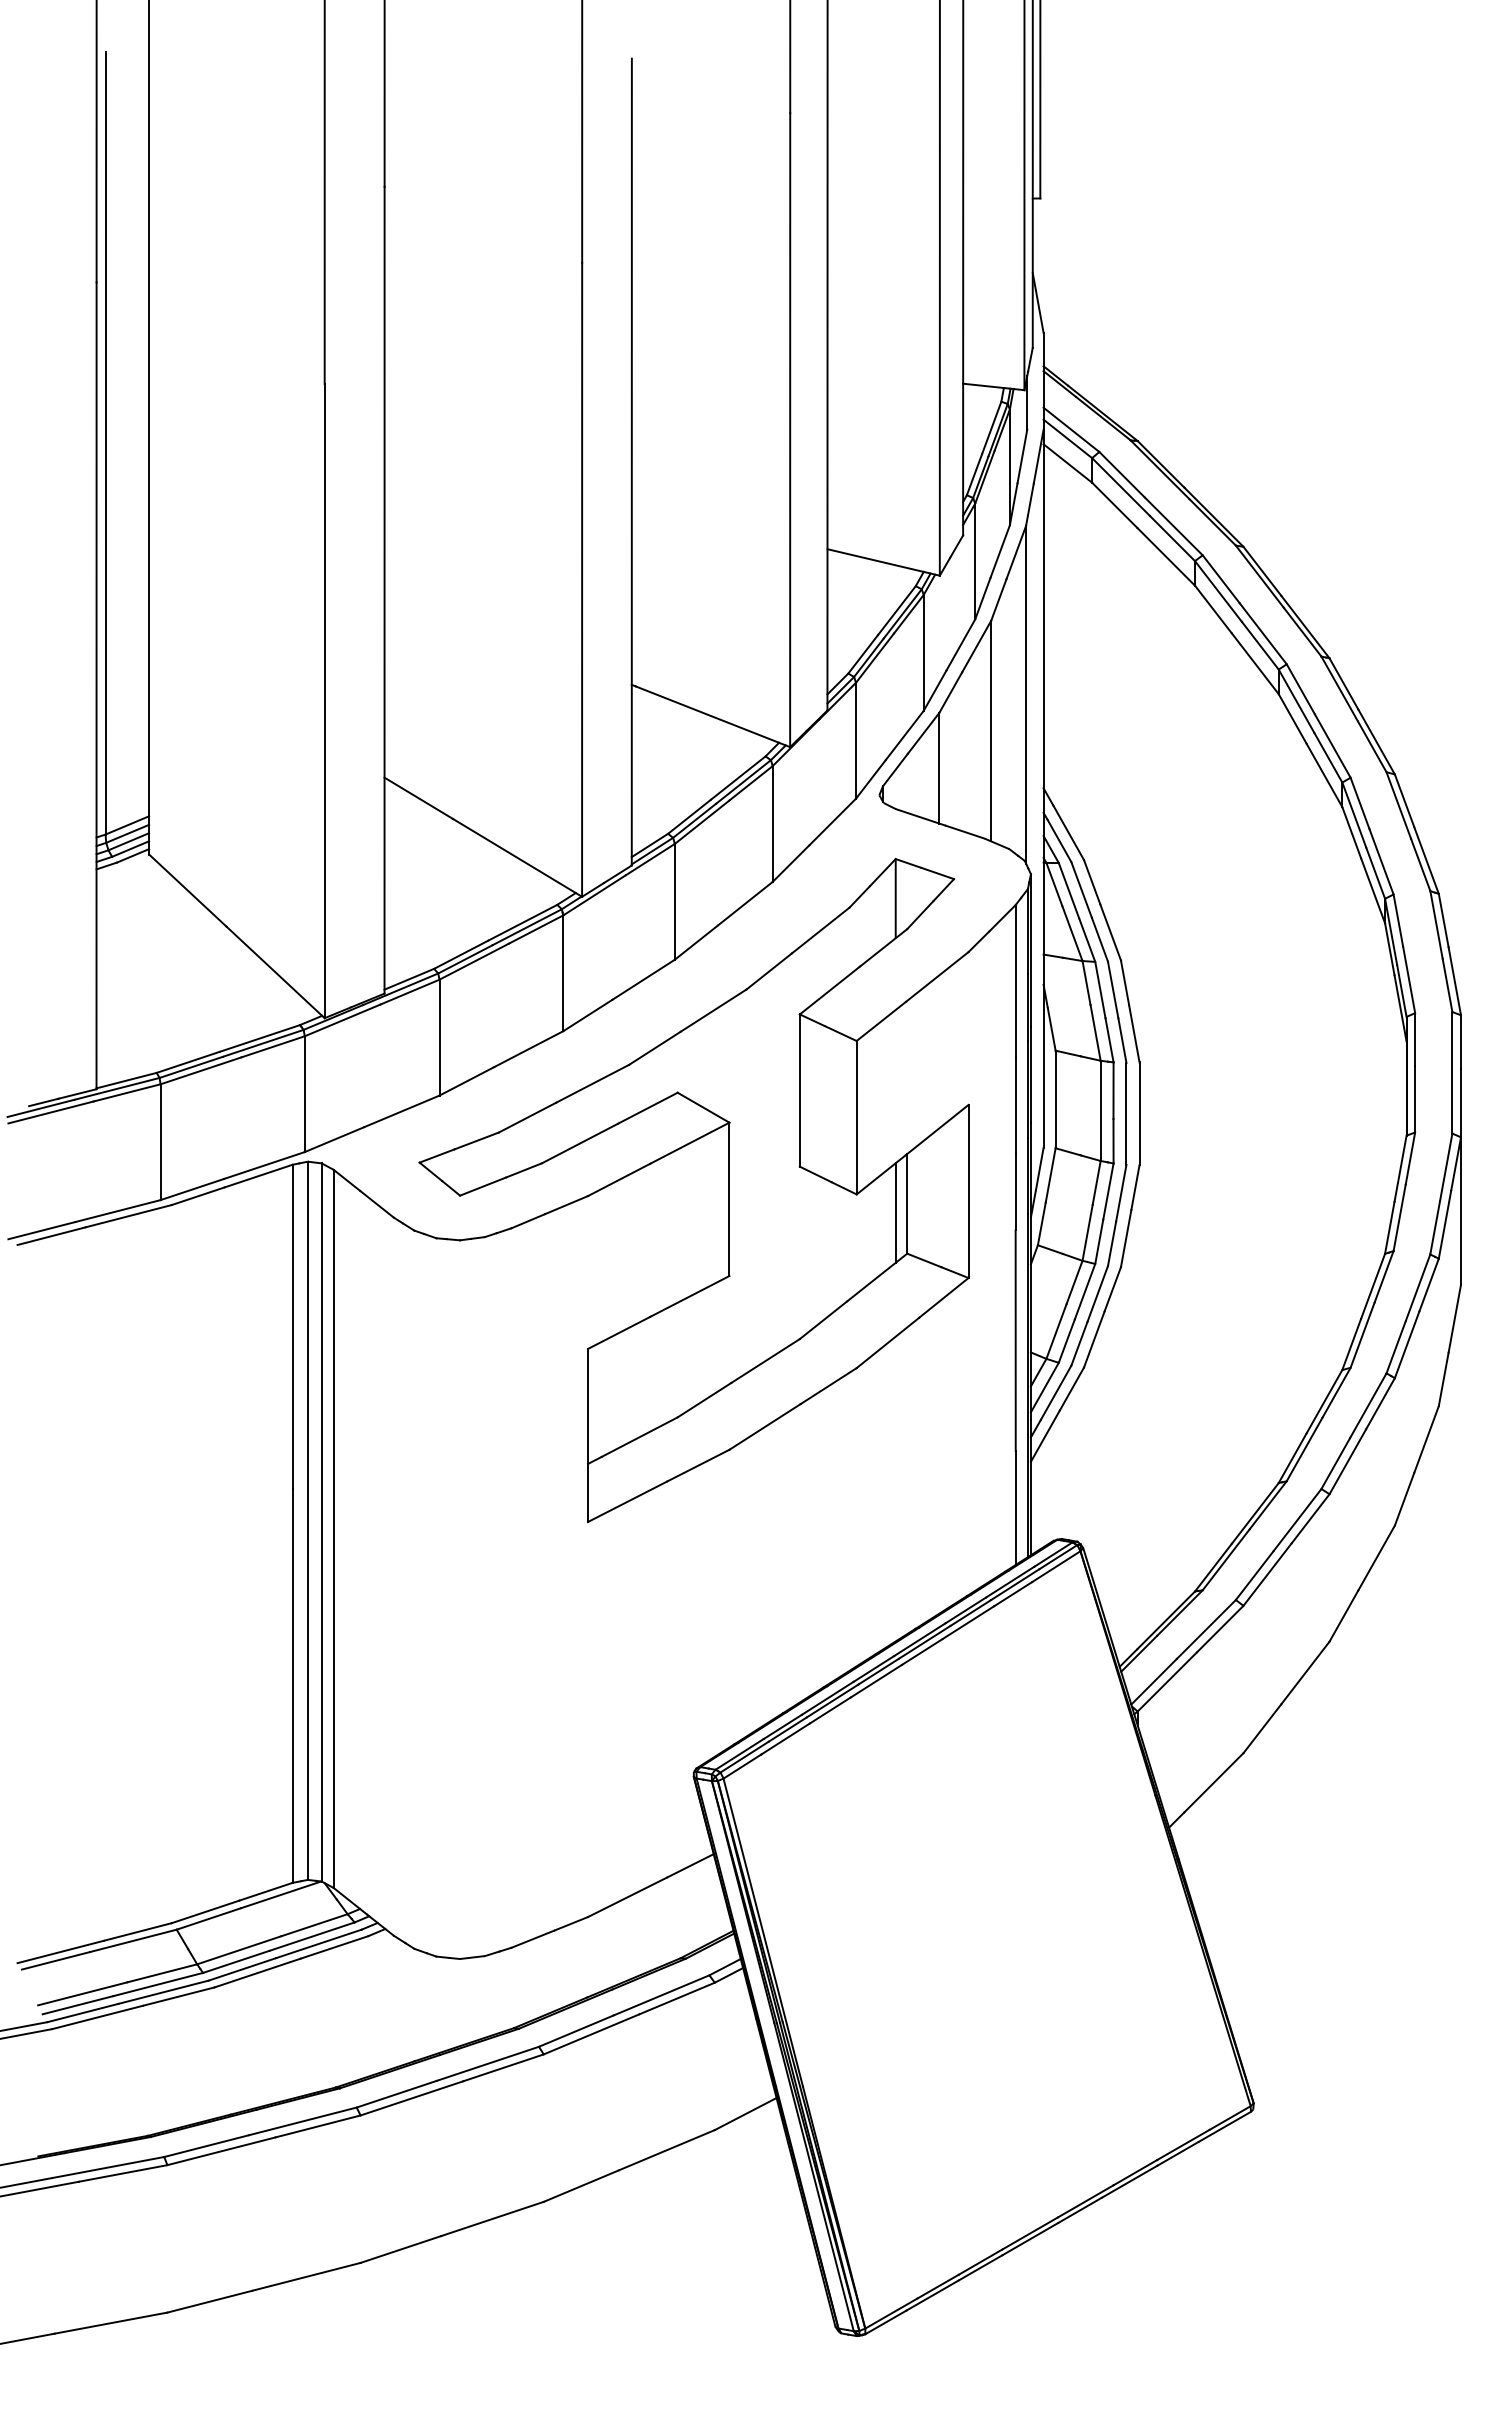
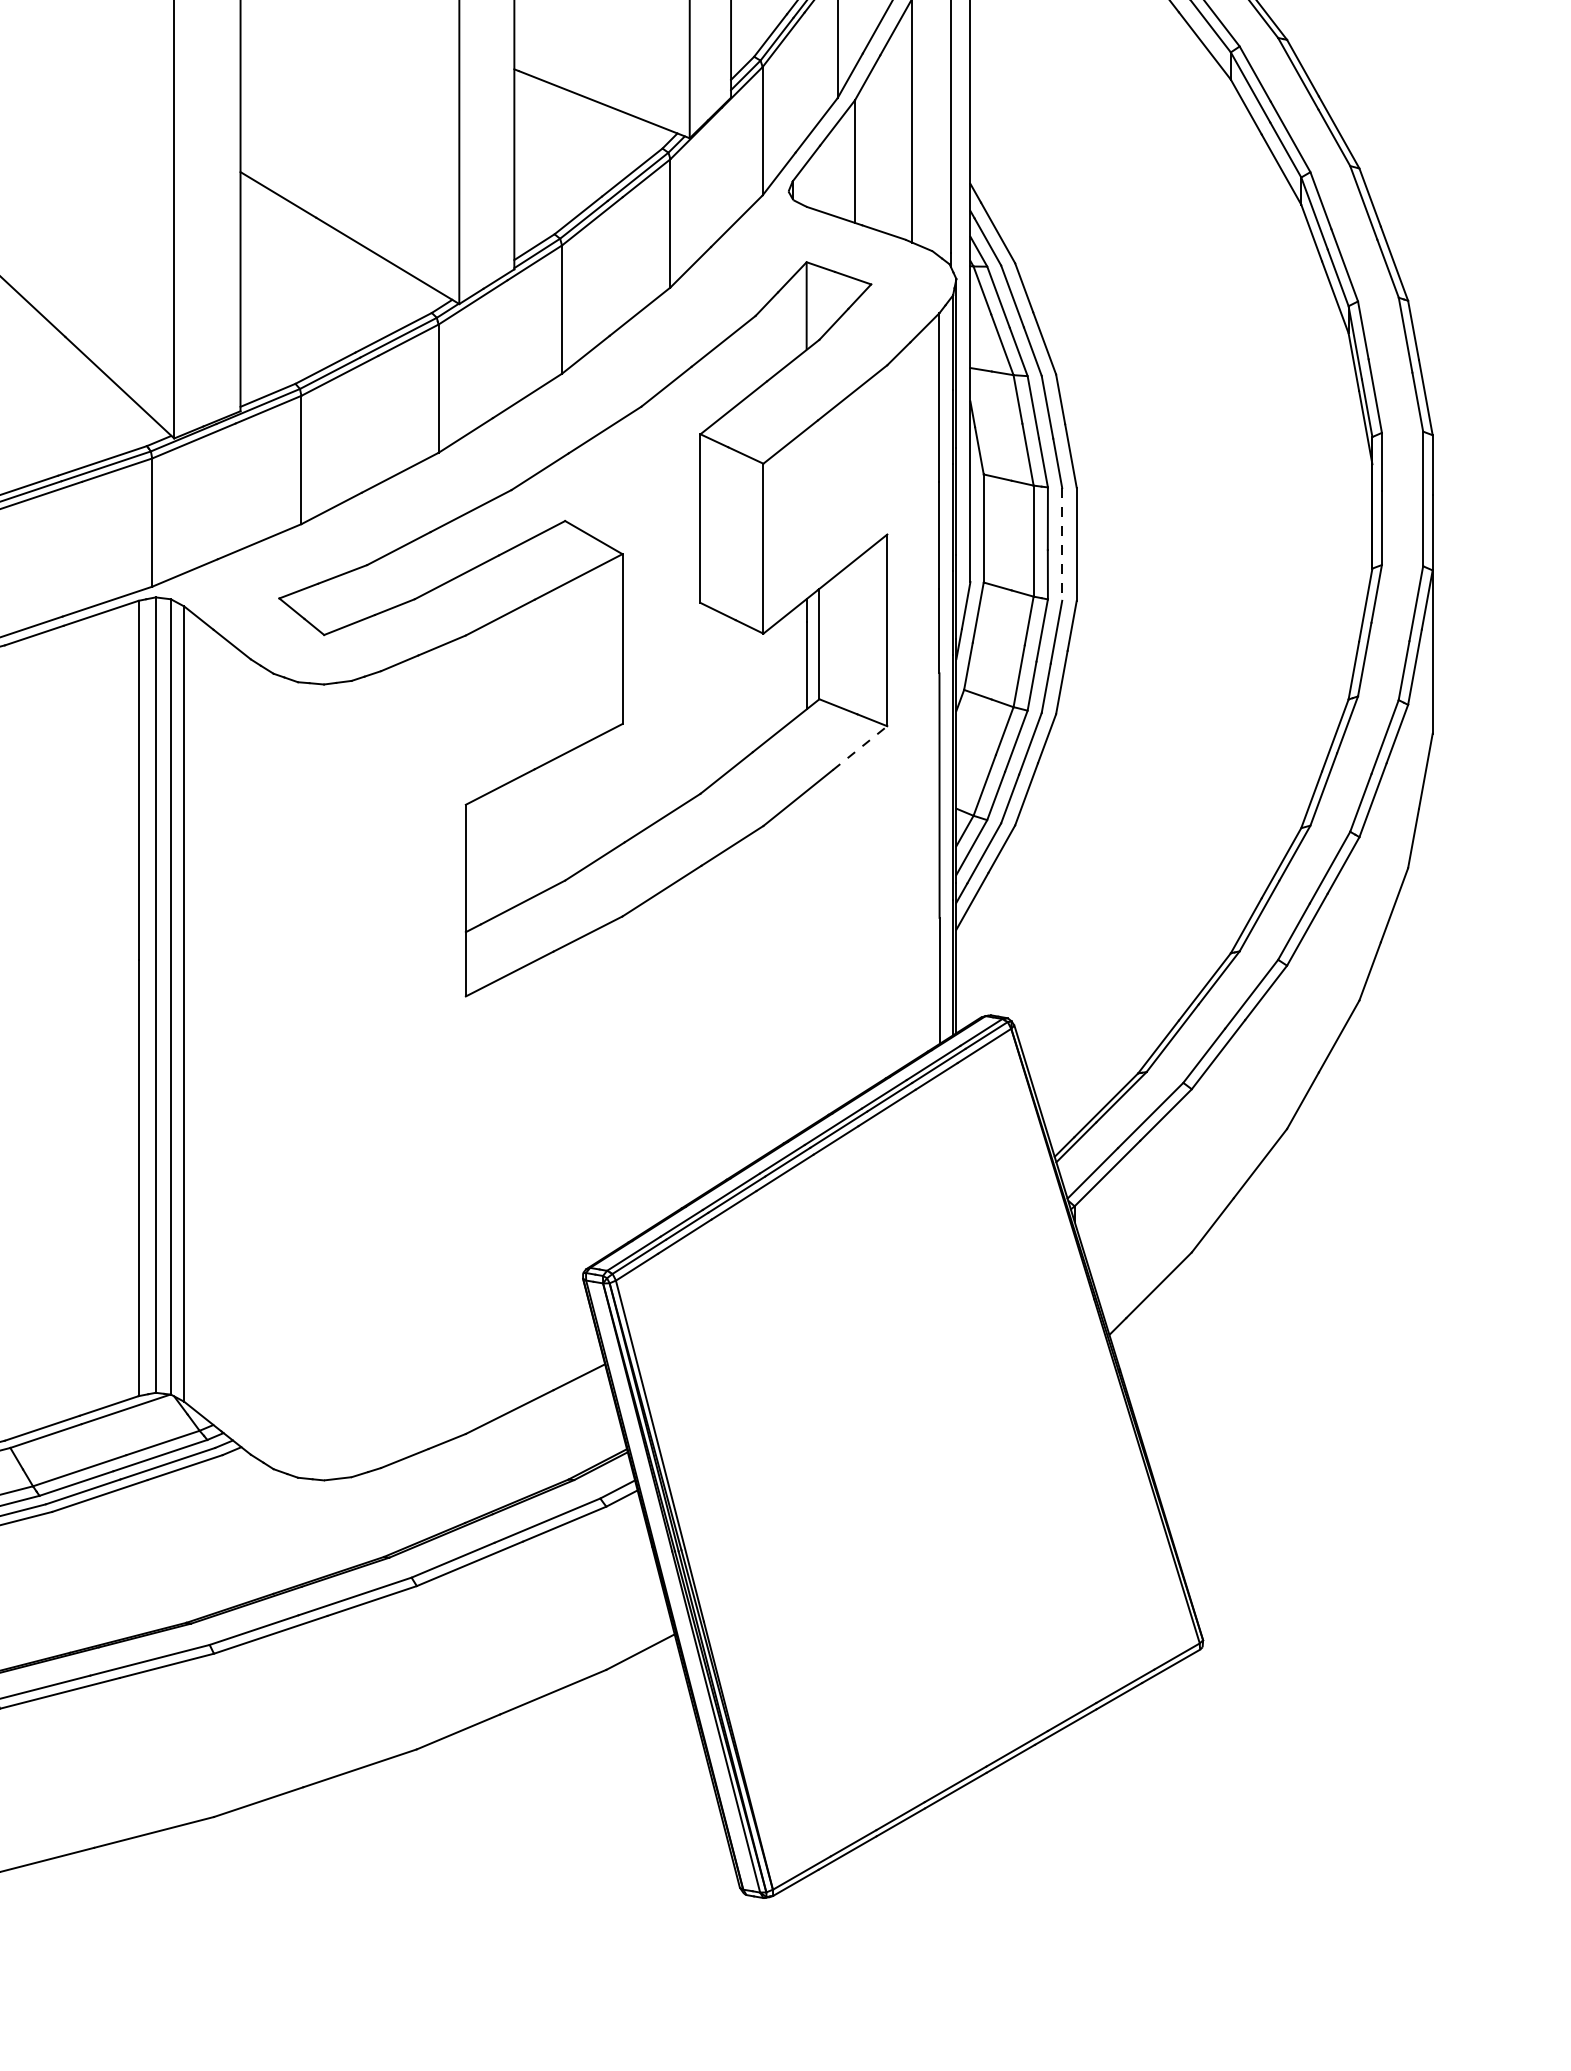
line: (1126, 1113) -> (1062, 544), solid -> dashed
line: (943, 1297) -> (859, 747), solid -> dashed

